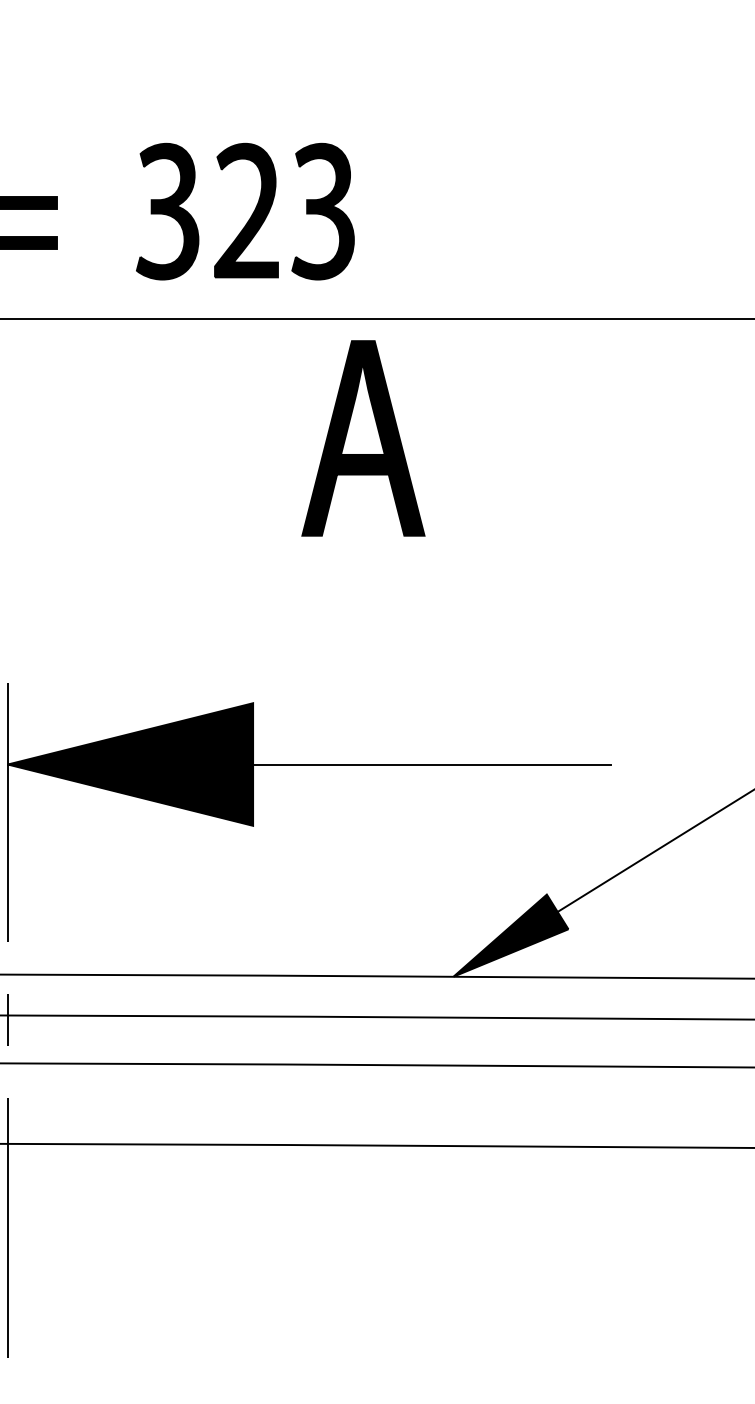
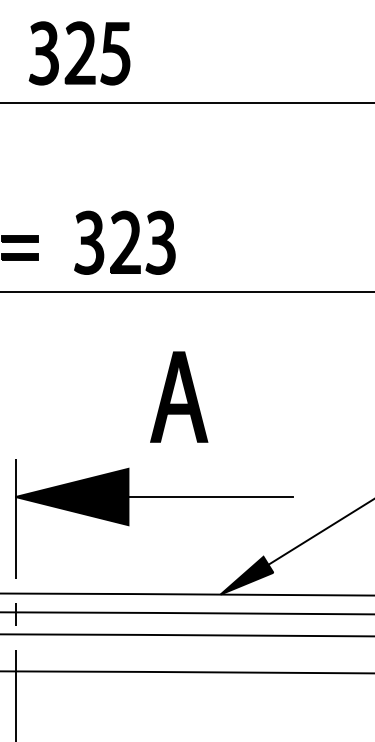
part: (364, 437) -> (179, 396), moved

